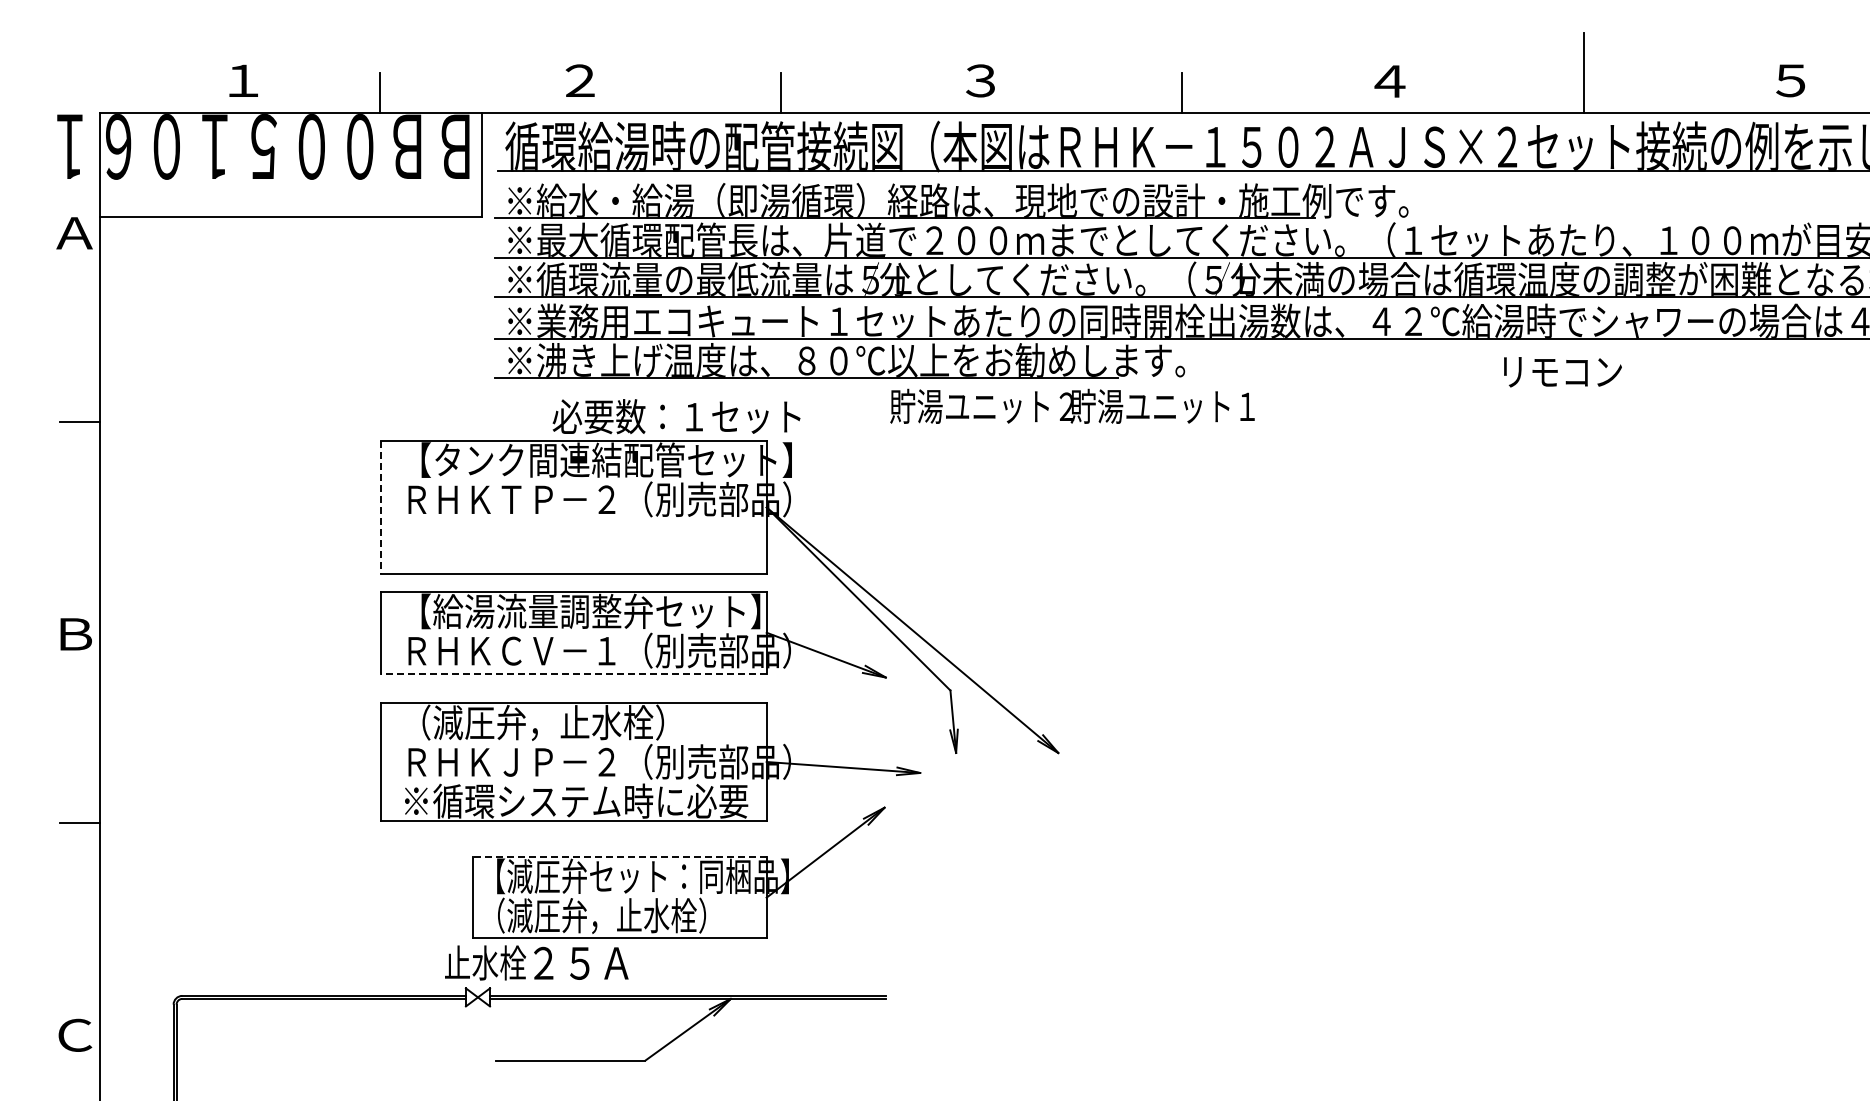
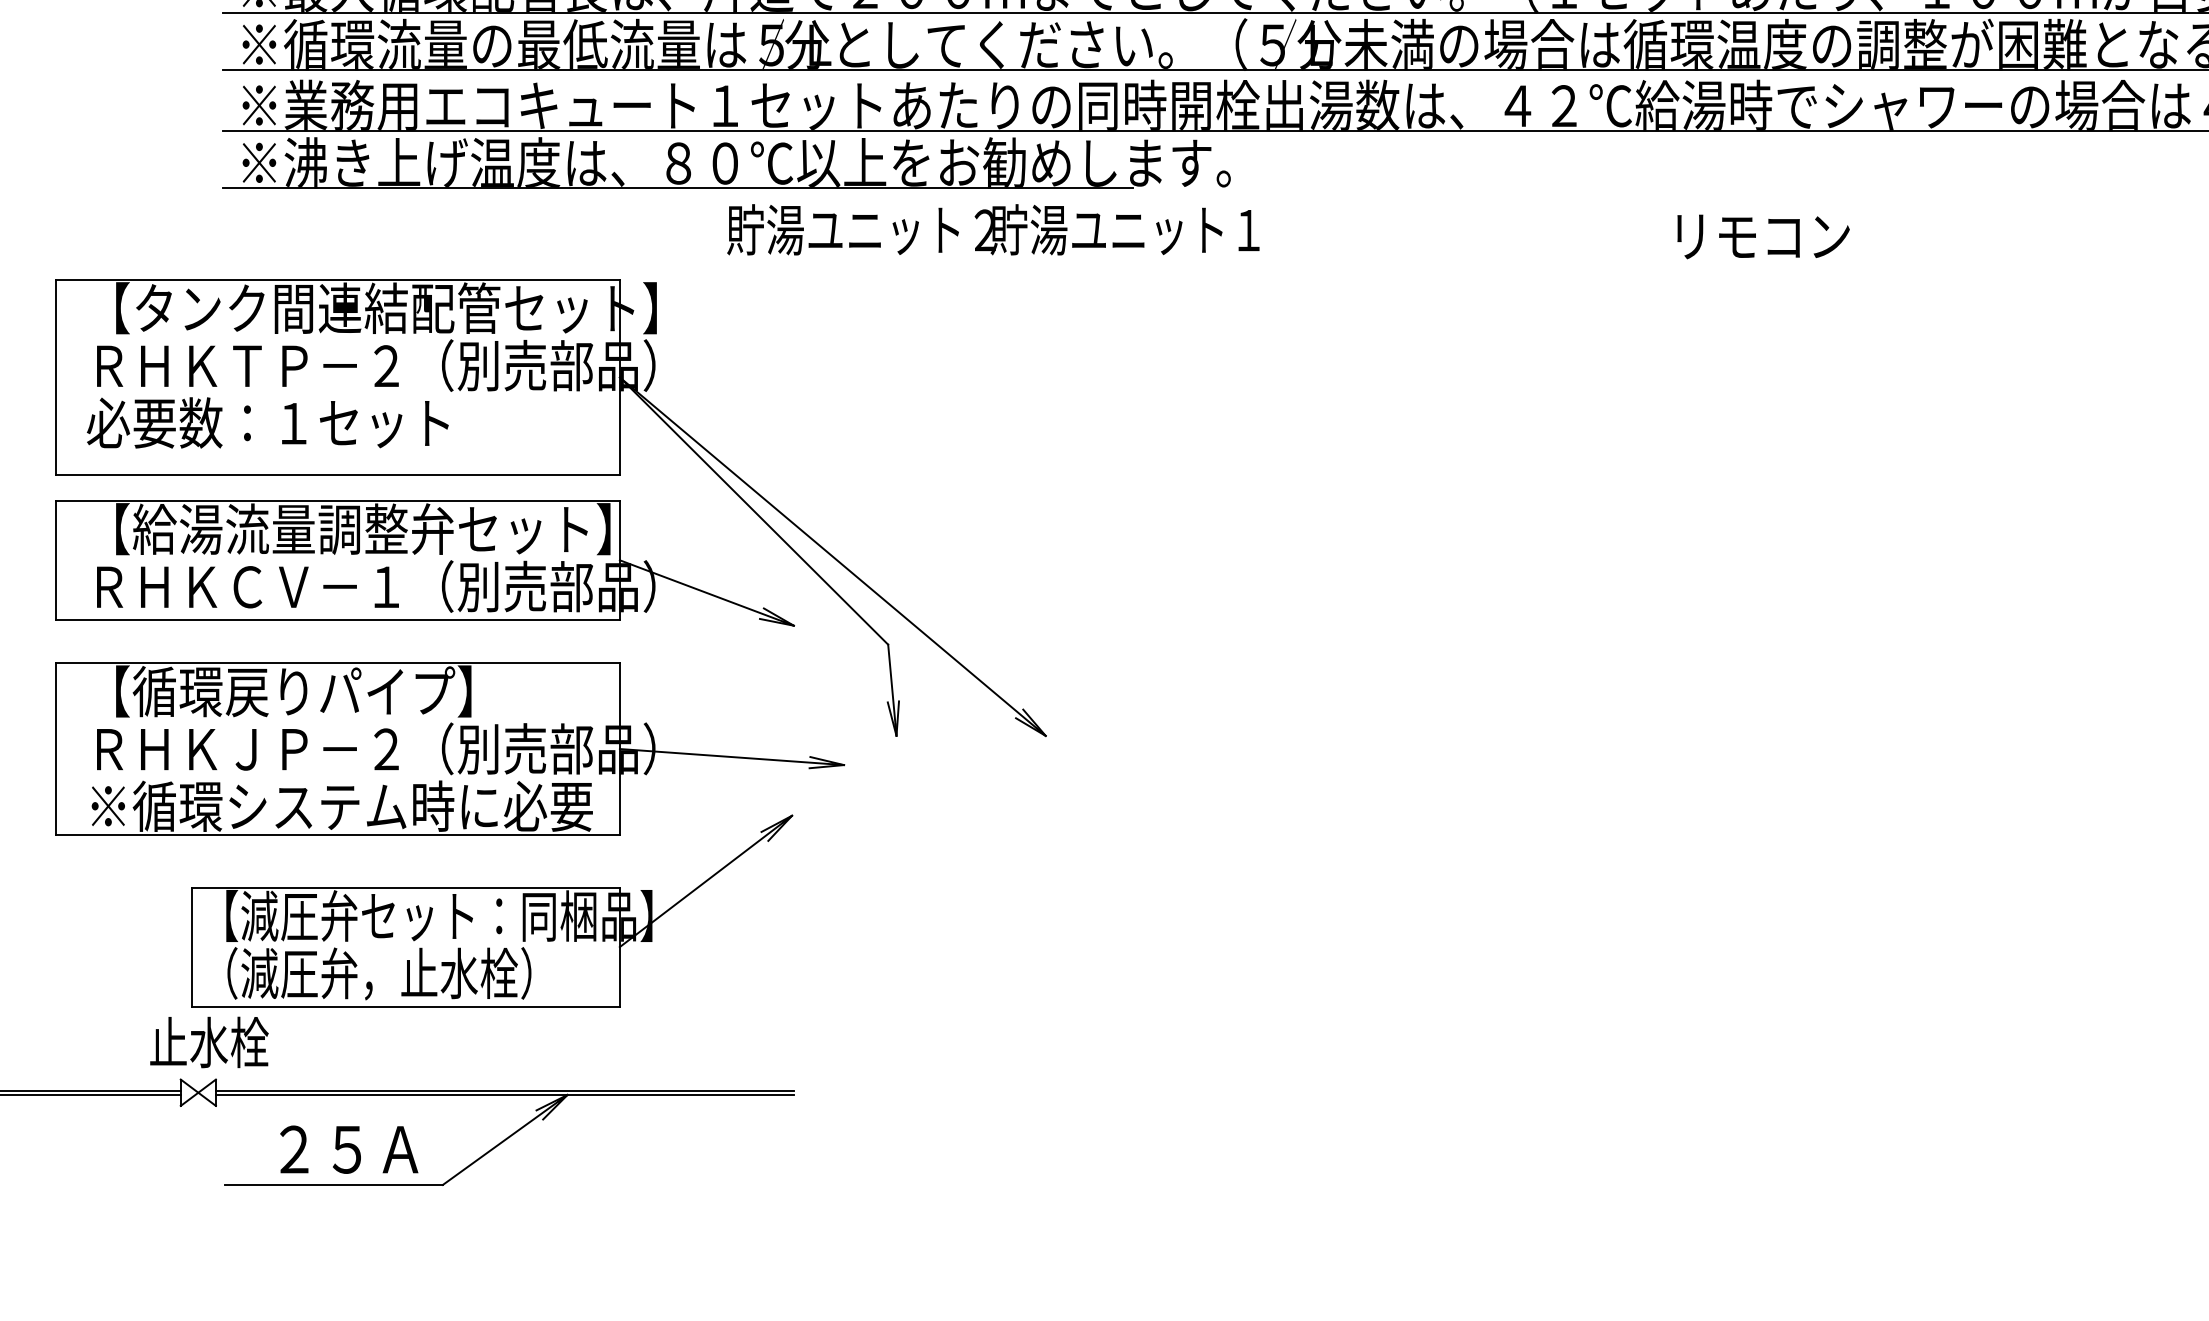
text: (1562, 372) -> (1762, 237), moved
text: (1072, 405) -> (993, 228), moved
text: (676, 416) -> (267, 422), moved
line: (380, 507) -> (56, 377), dashed -> solid
line: (573, 673) -> (337, 619), dashed -> solid
text: (542, 722) -> (292, 691), （減圧弁，止水栓） -> 【循環戻りパイプ】
line: (620, 856) -> (406, 887), dashed -> solid
text: (581, 962) -> (349, 1148), moved

